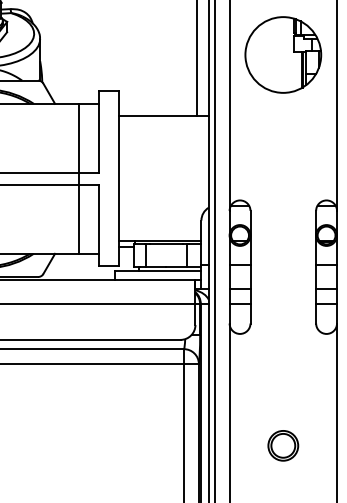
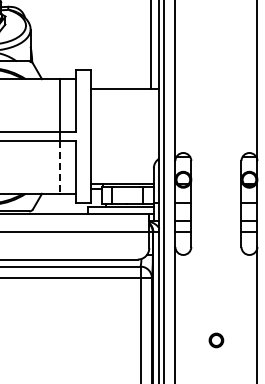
part: (283, 54) -> (216, 41), removed
line: (79, 220) -> (60, 168), solid -> dashed
part: (283, 445) -> (216, 340), size x0.6

